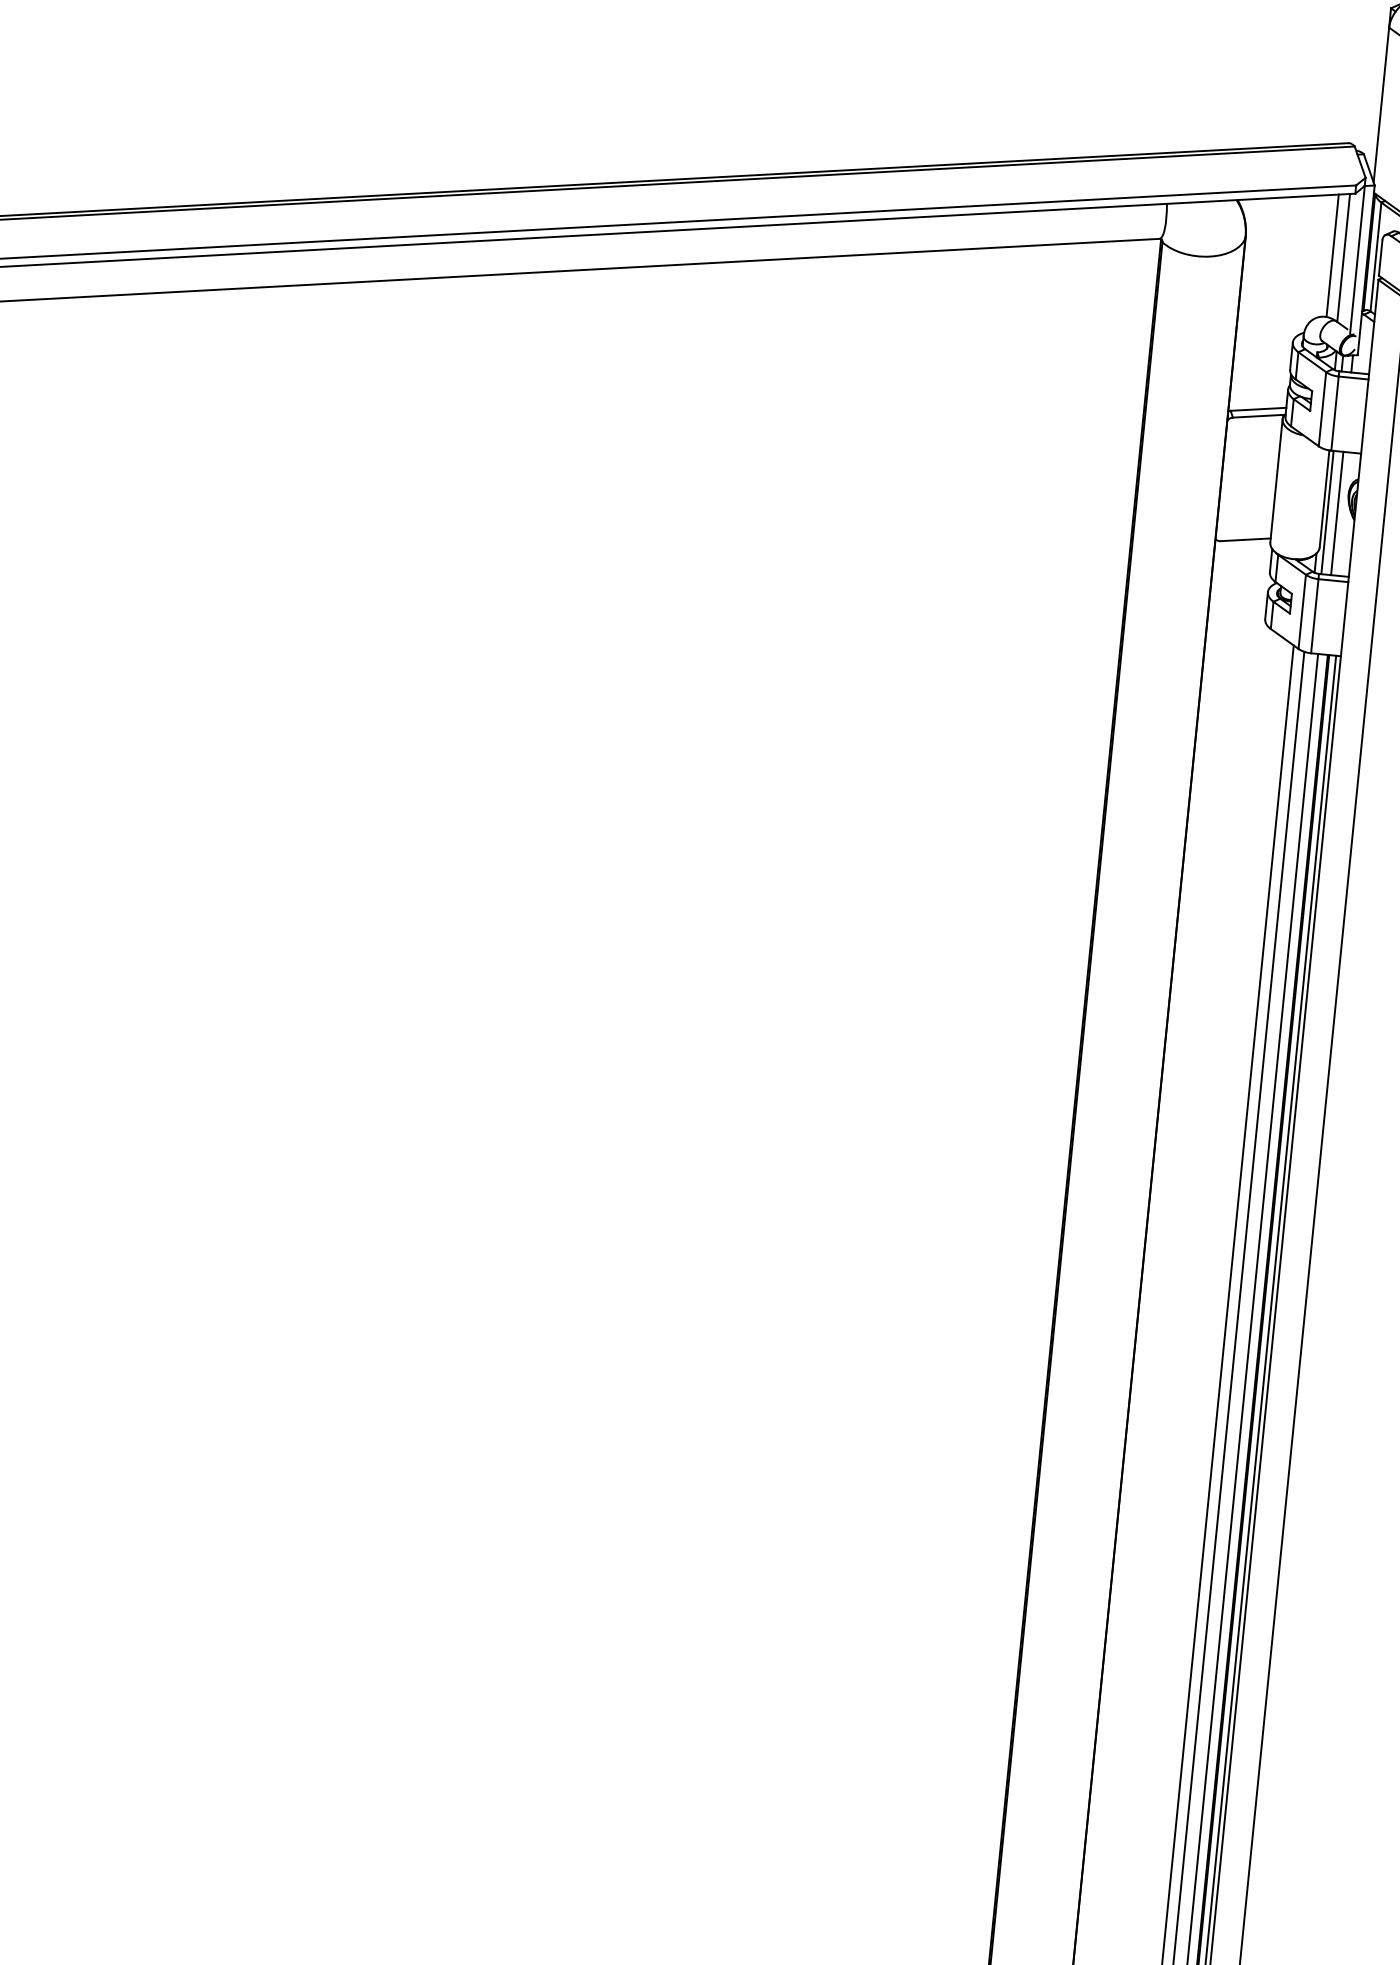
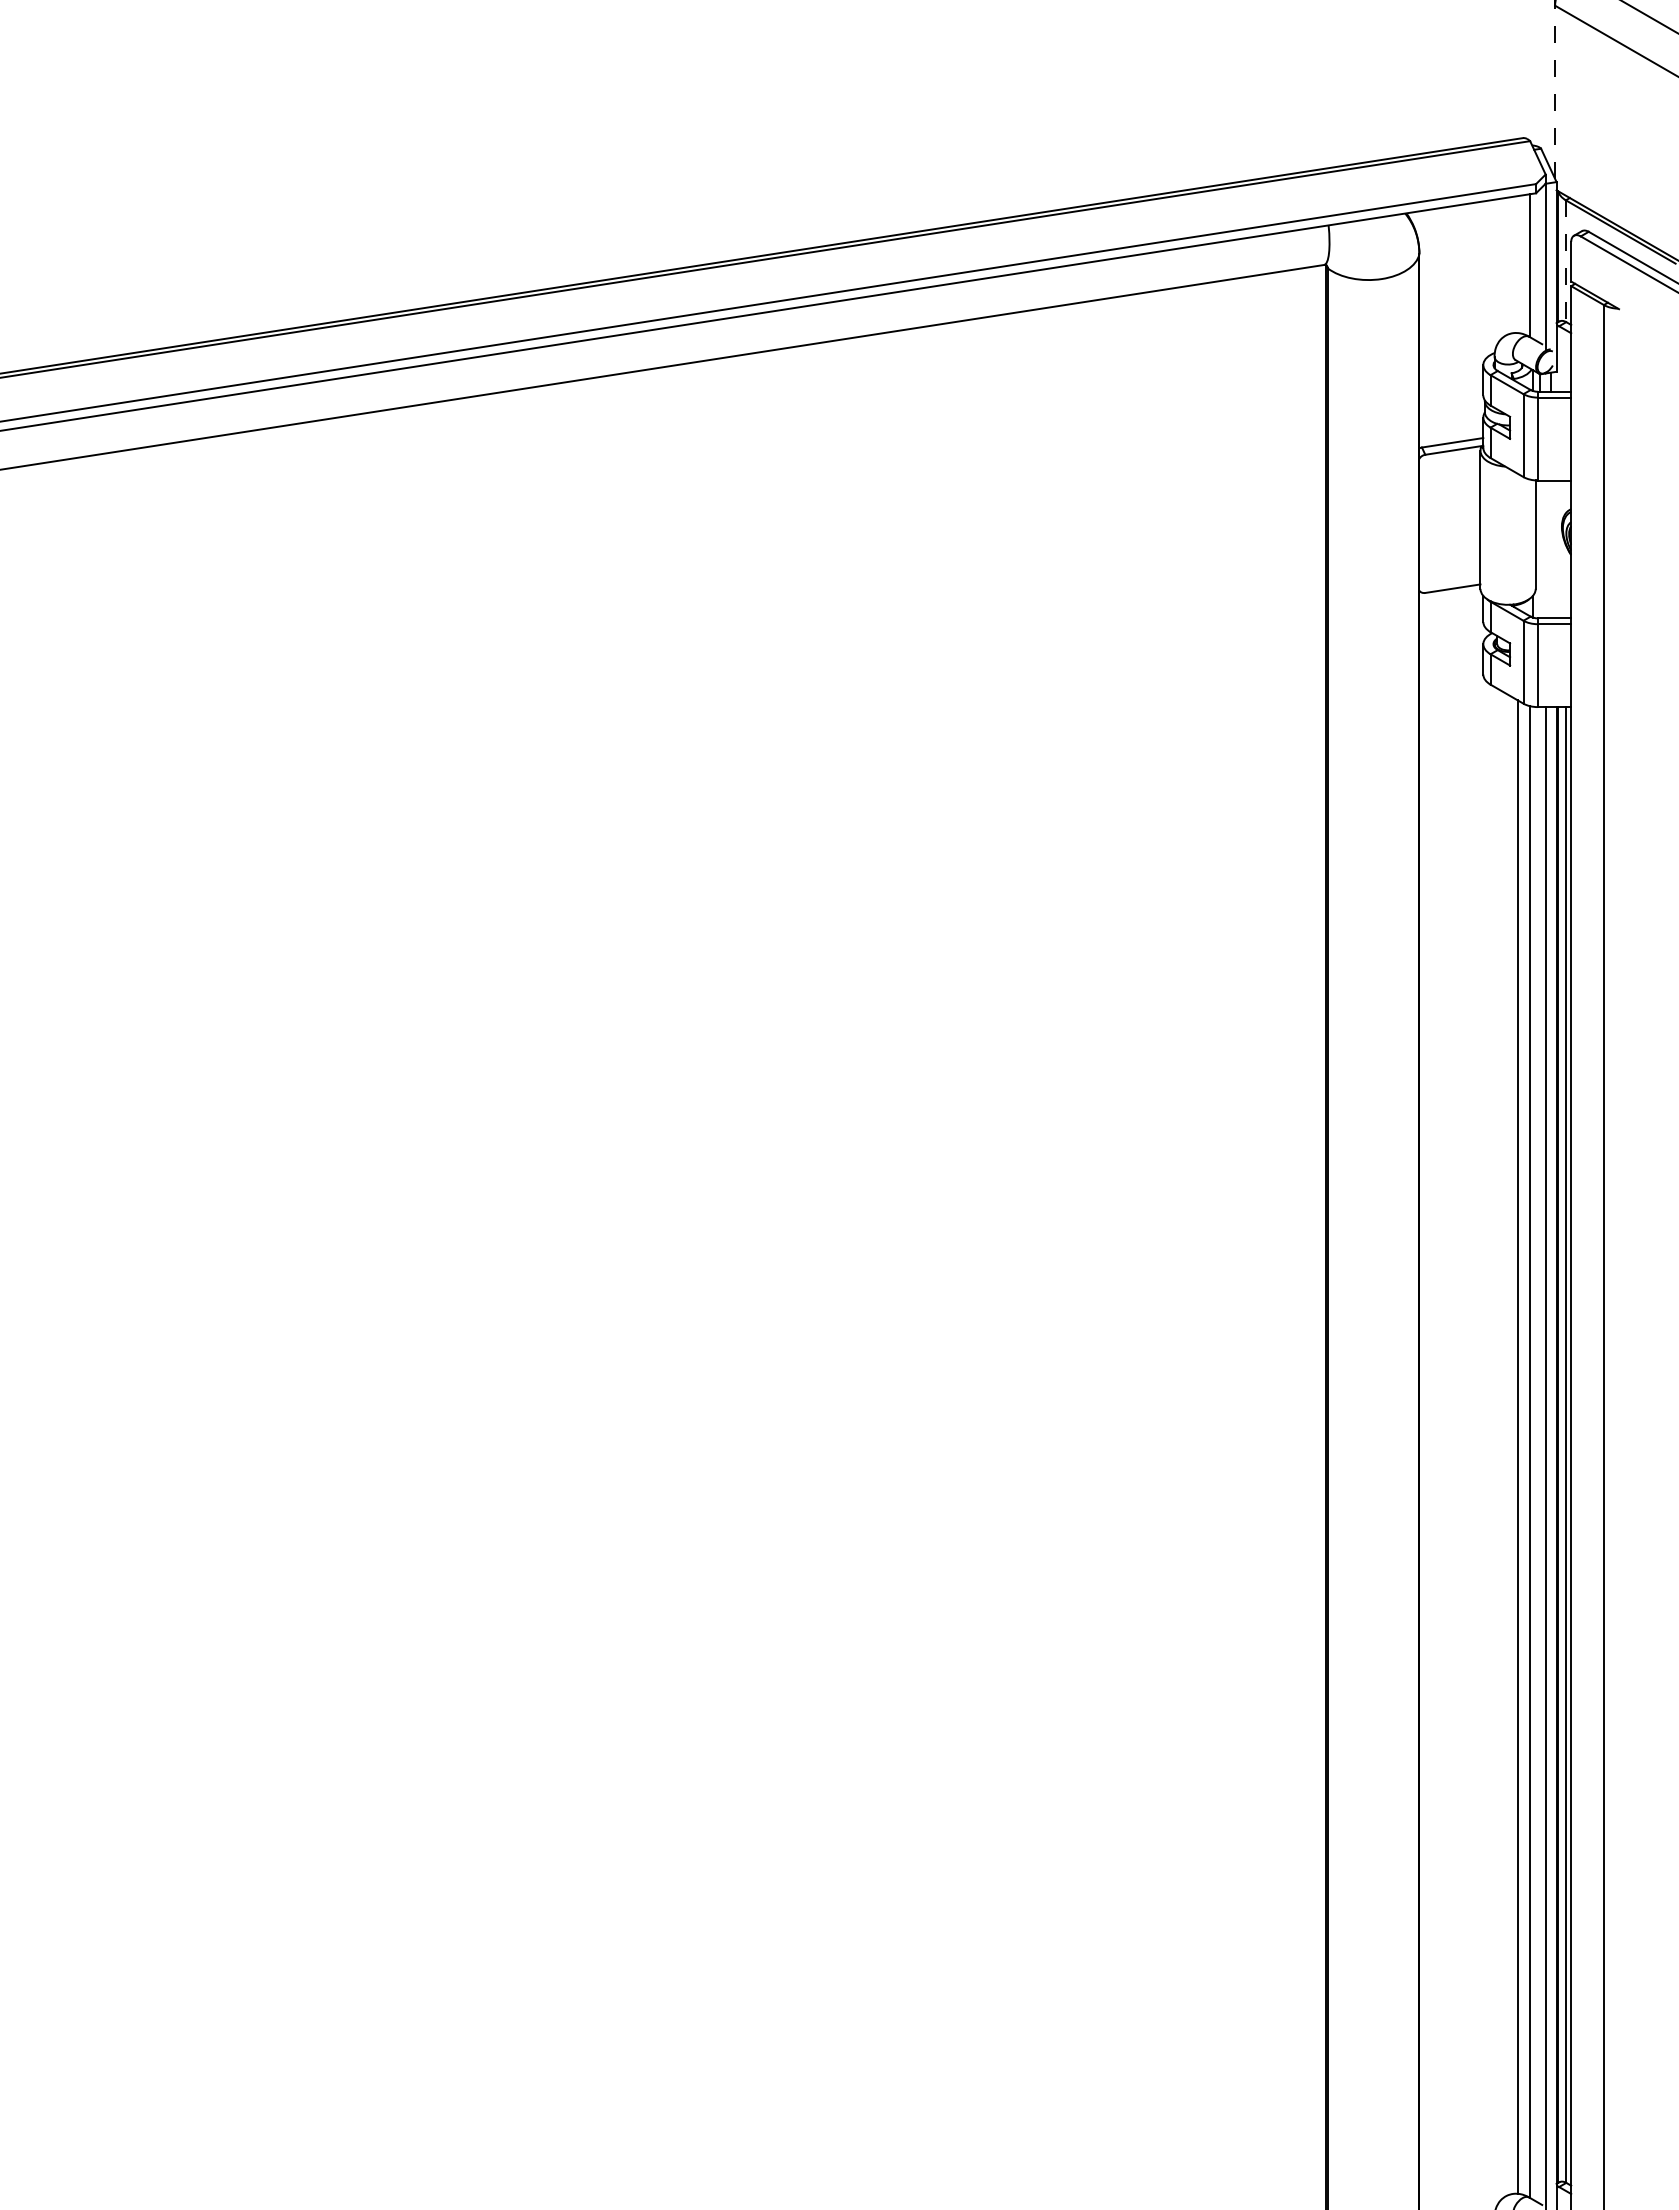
line: (1381, 105) -> (1555, 92), solid -> dashed
line: (1332, 255) -> (1517, 264), removed
line: (1375, 257) -> (1565, 261), solid -> dashed
line: (1327, 512) -> (1540, 549), removed
line: (1337, 513) -> (1551, 549), removed

